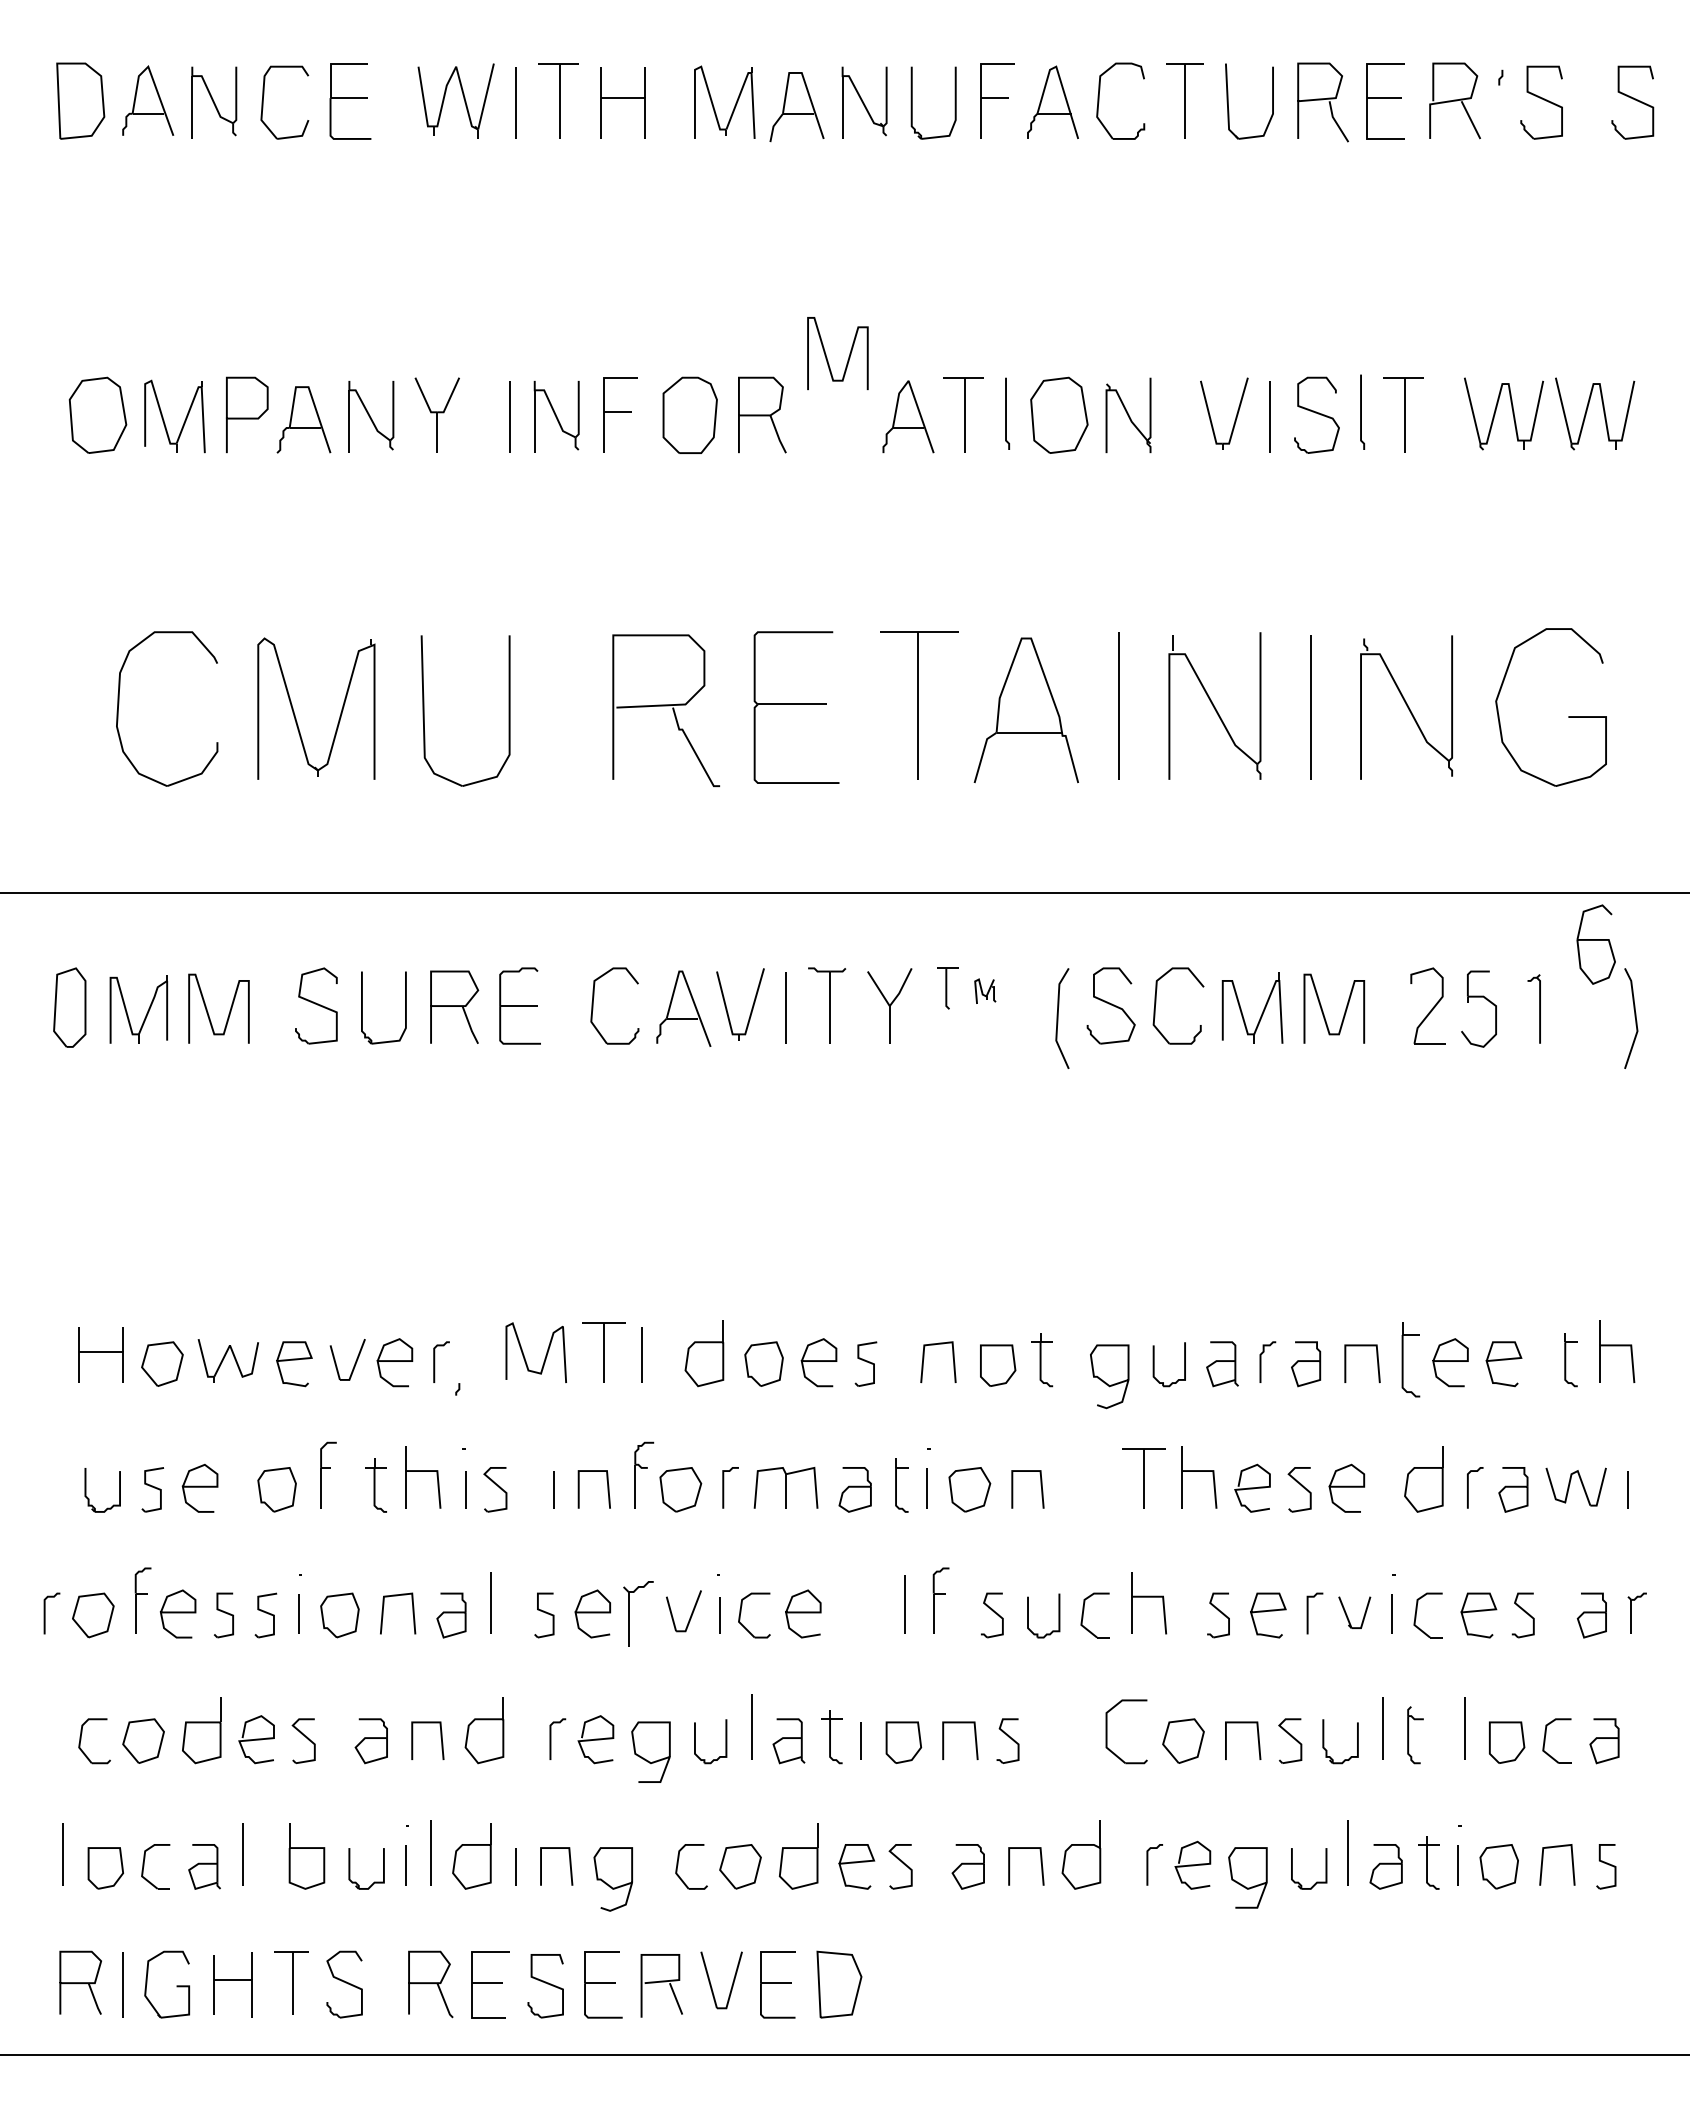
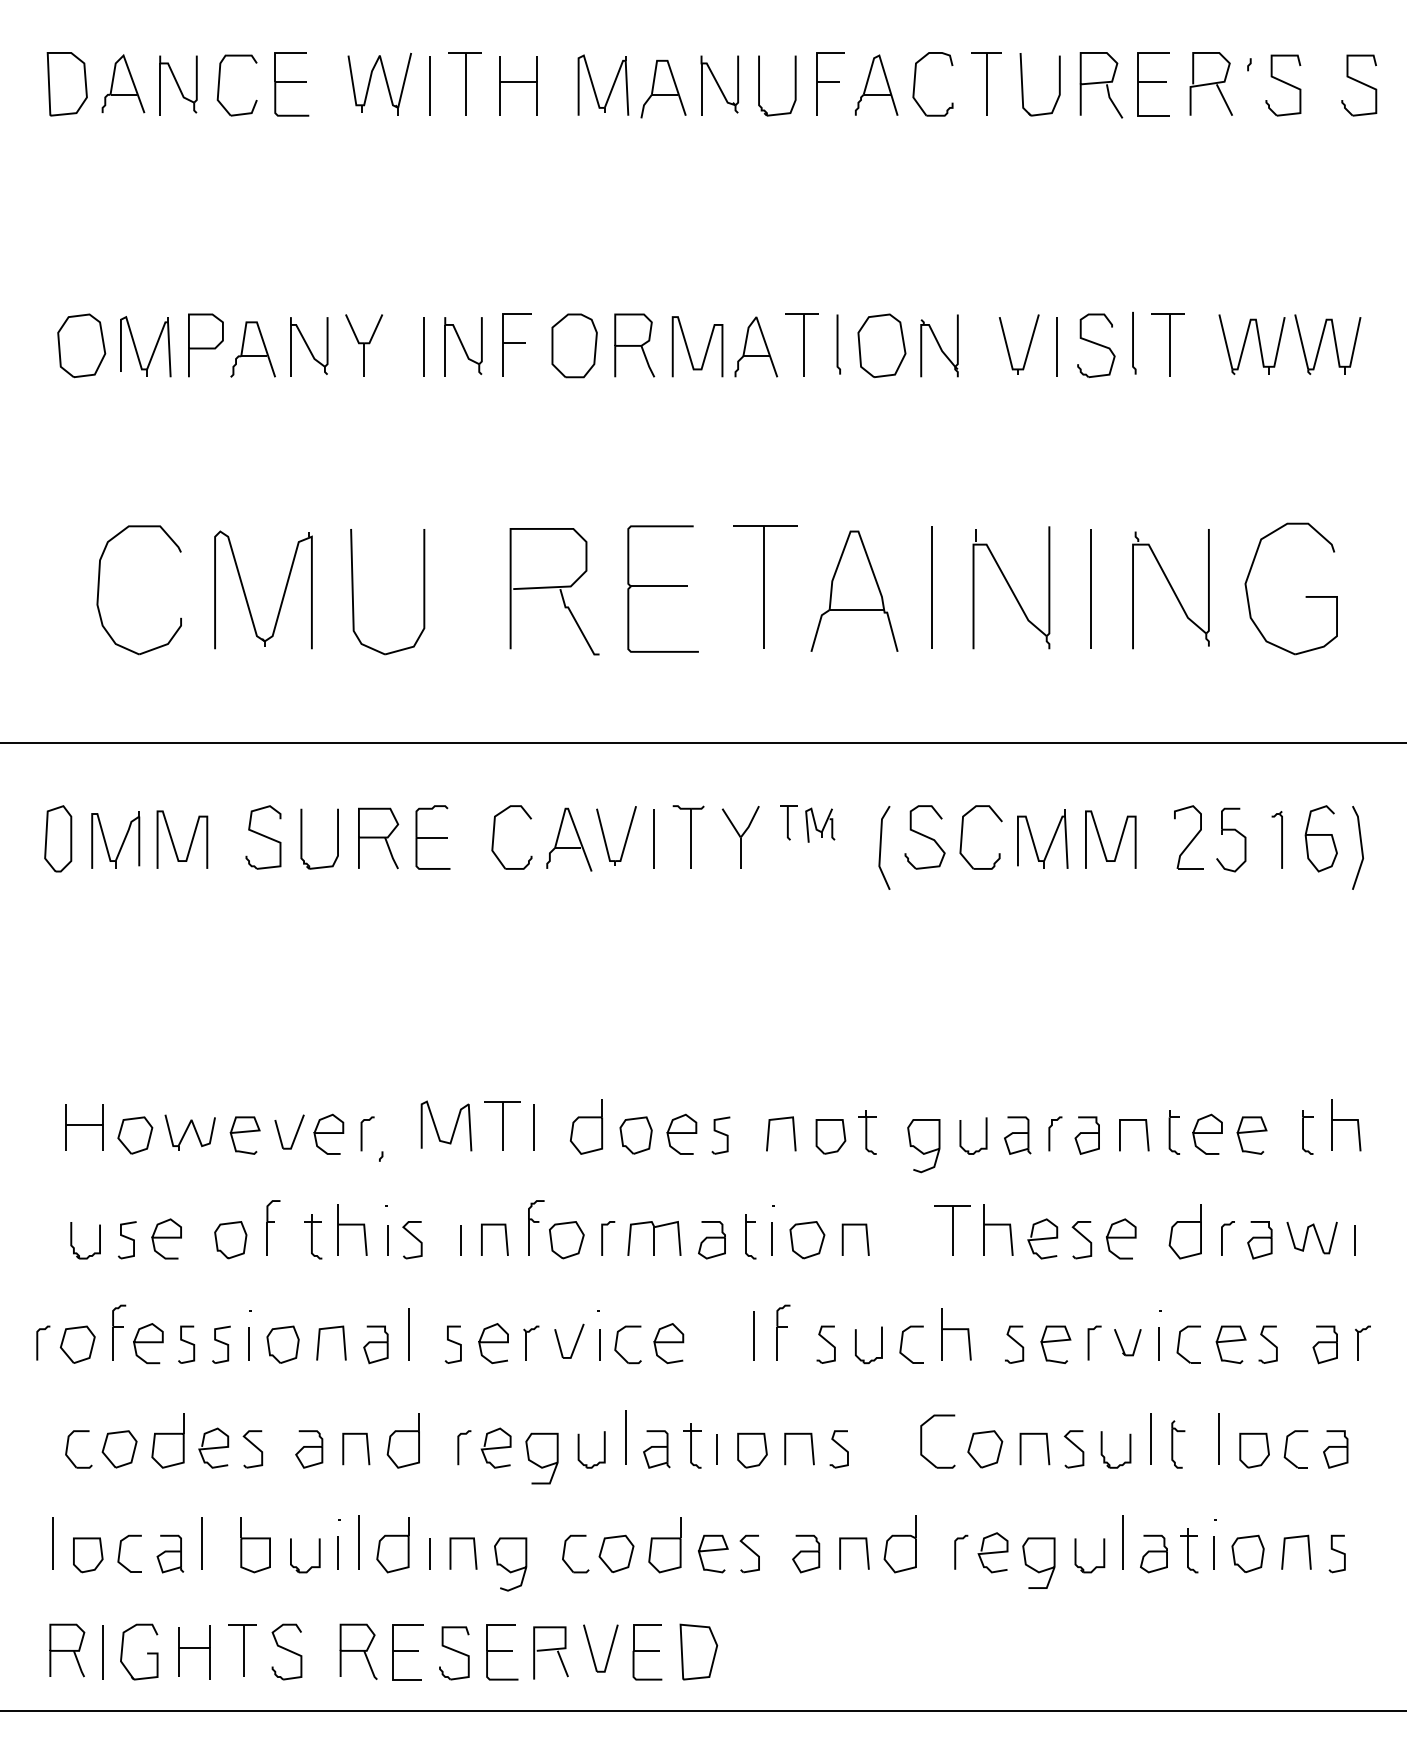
curve: (827, 357) -> (688, 350), moved
part: (1595, 944) -> (1320, 838), moved
part: (985, 991) -> (820, 825), size x1.67
part: (1410, 1360) -> (1174, 1132), size x0.71
part: (637, 1612) -> (530, 1342), size x0.62

